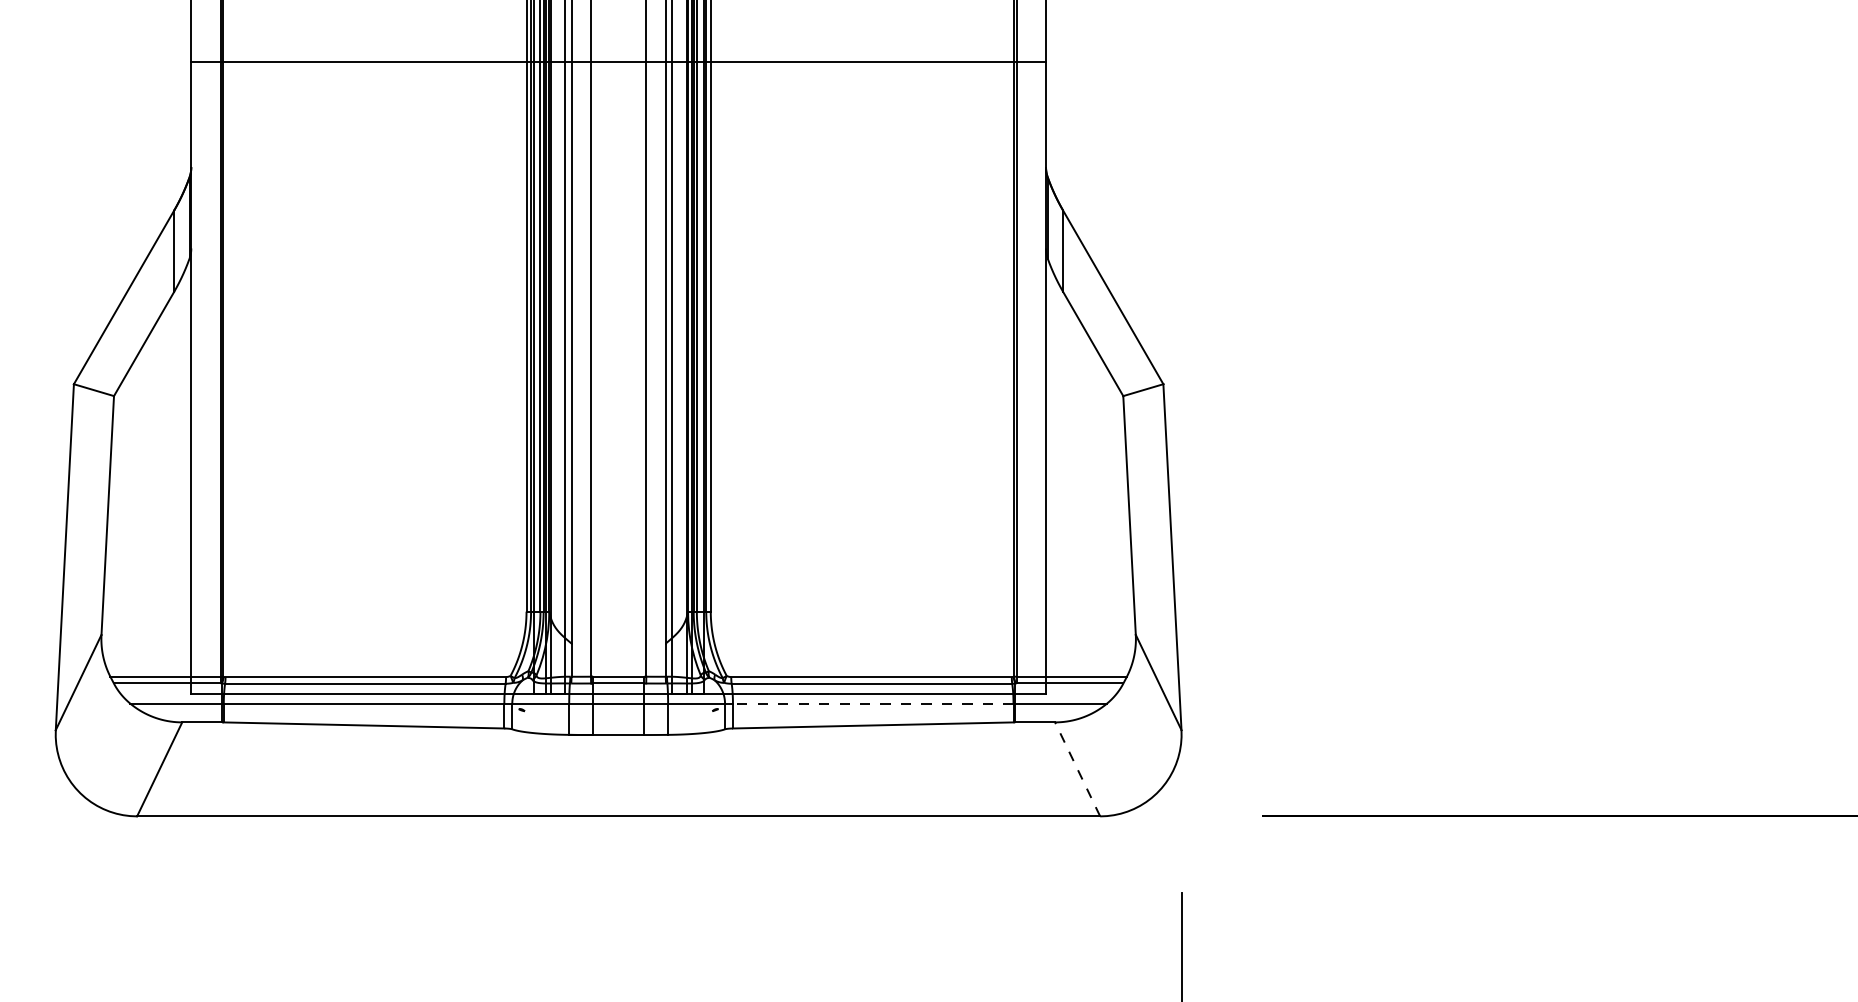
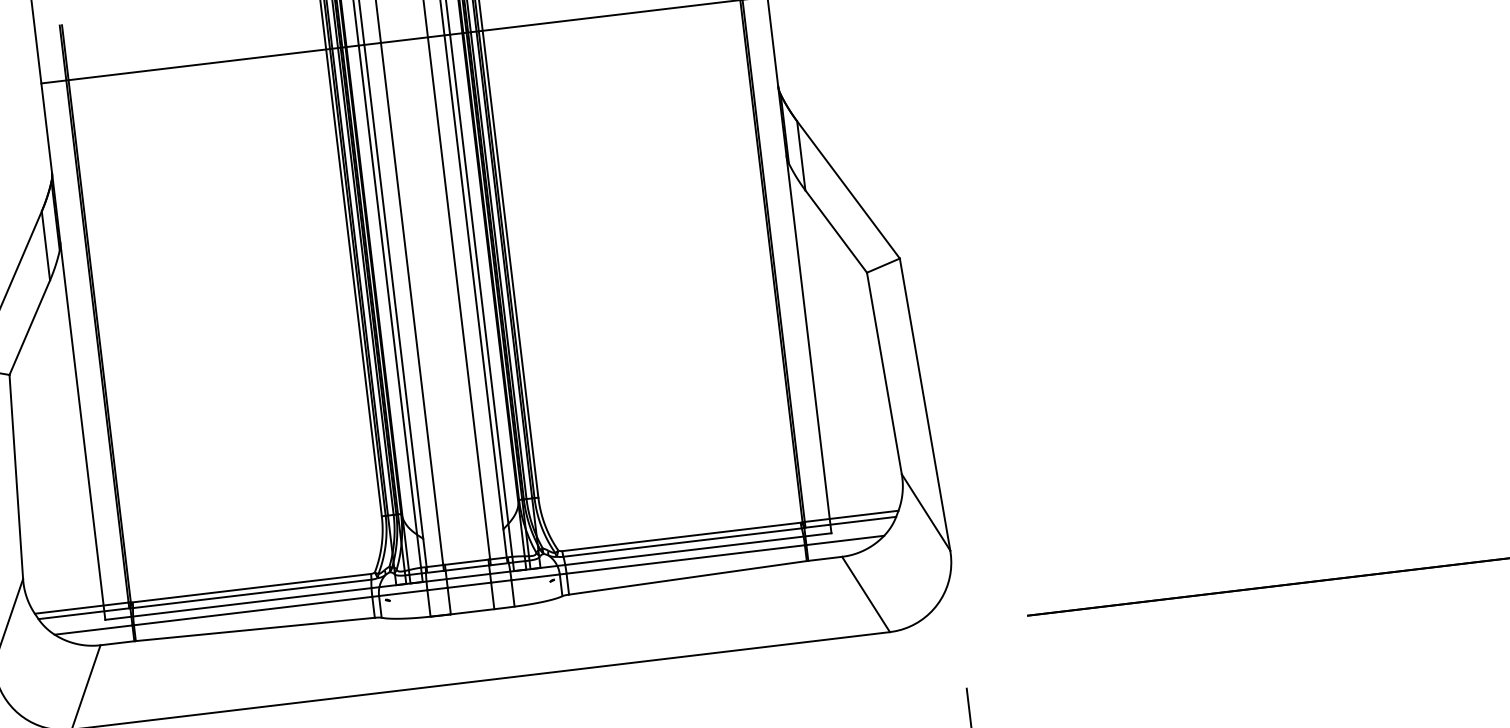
line: (872, 703) -> (685, 559), dashed -> solid
line: (1077, 768) -> (865, 593), dashed -> solid

